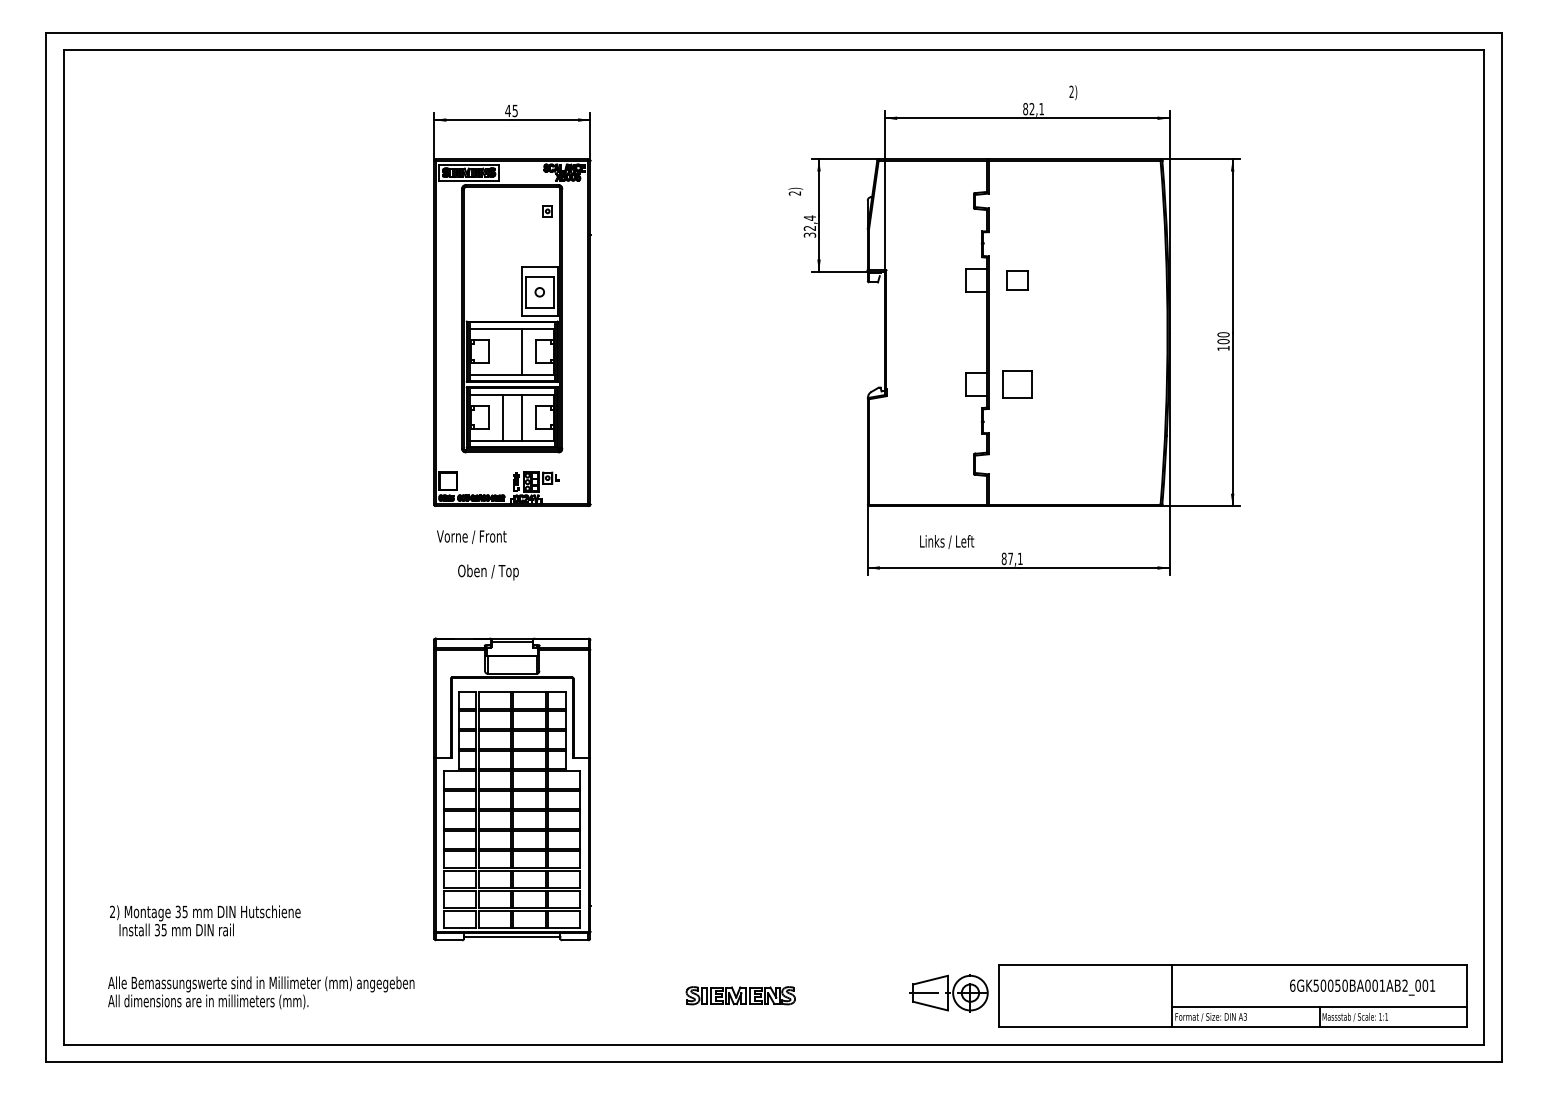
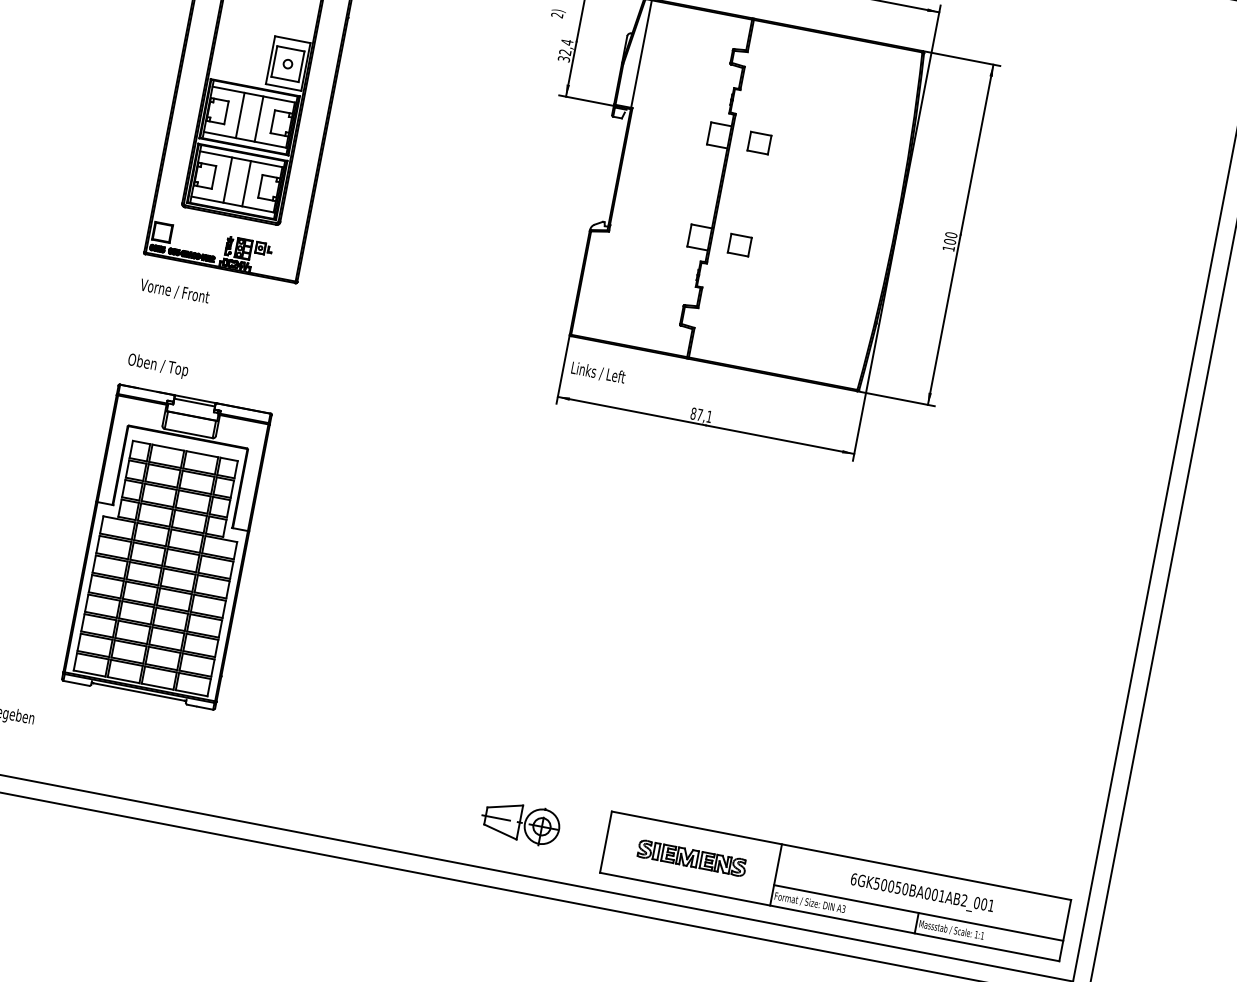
line: (502, 351) -> (240, 115), added
part: (1017, 384) -> (739, 245), size x0.71
text: (947, 541) -> (598, 372), moved
text: (488, 572) -> (158, 366), moved
text: (1362, 987) -> (922, 894), moved
part: (948, 993) -> (520, 822), moved
part: (740, 995) -> (691, 858), moved

